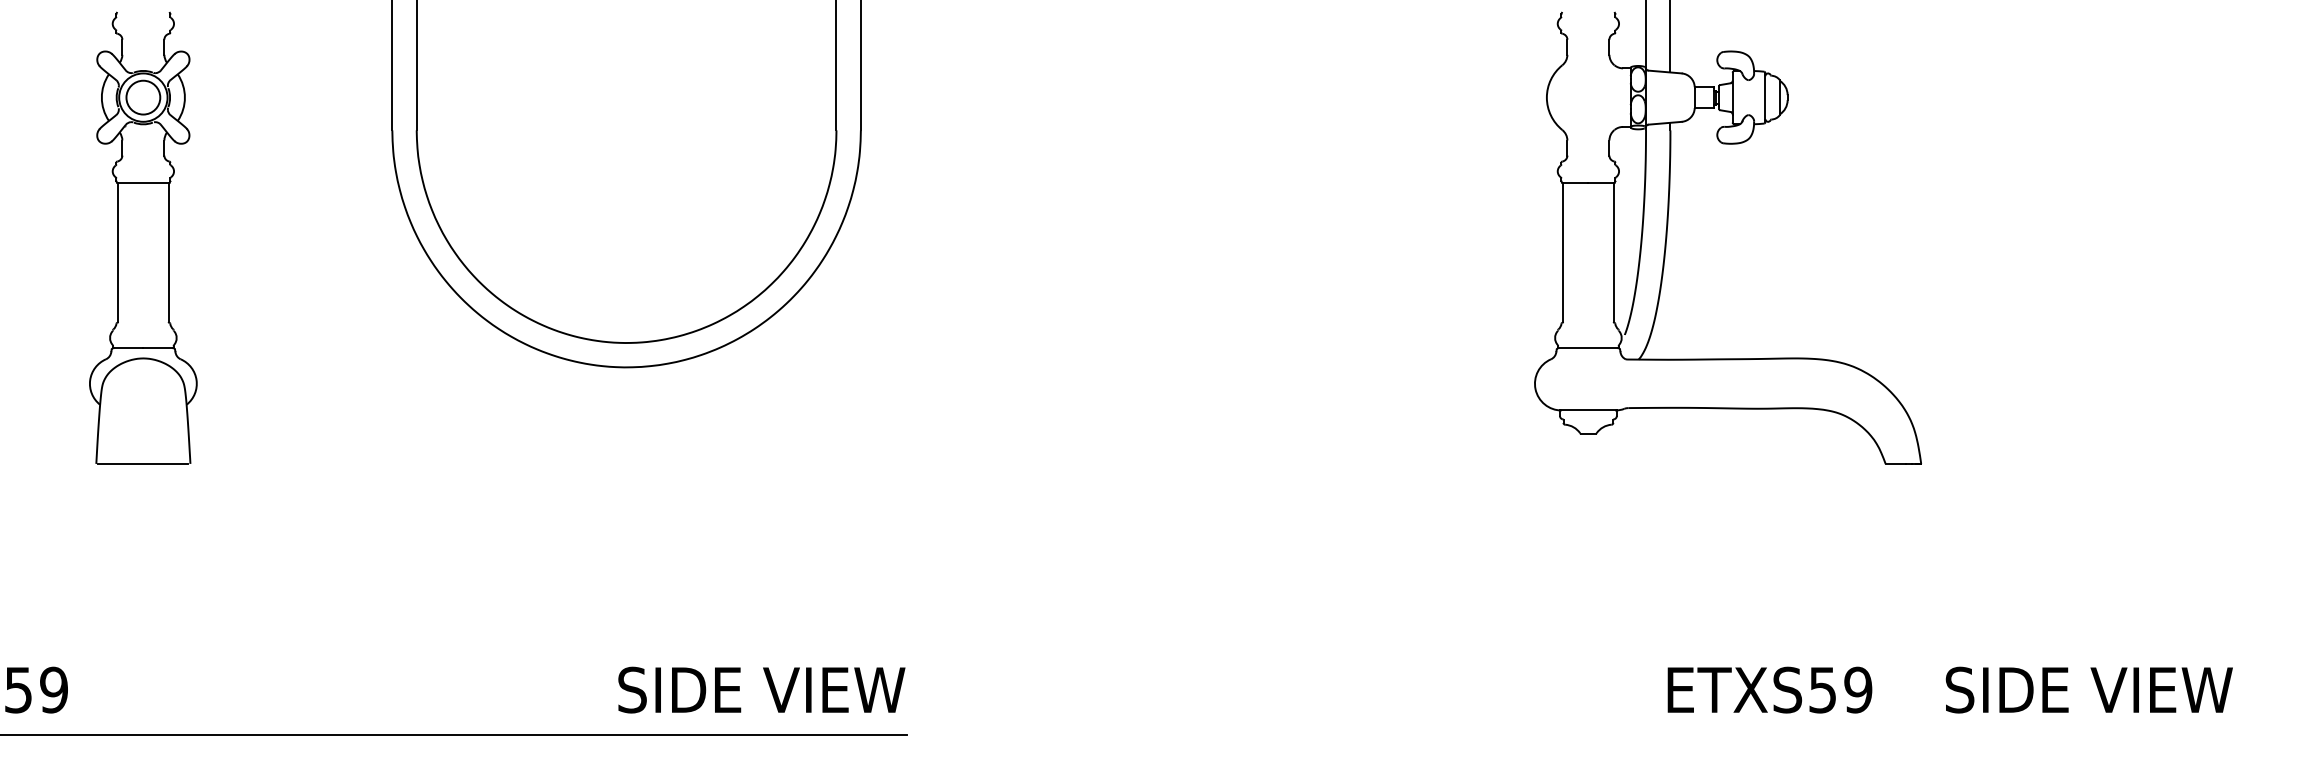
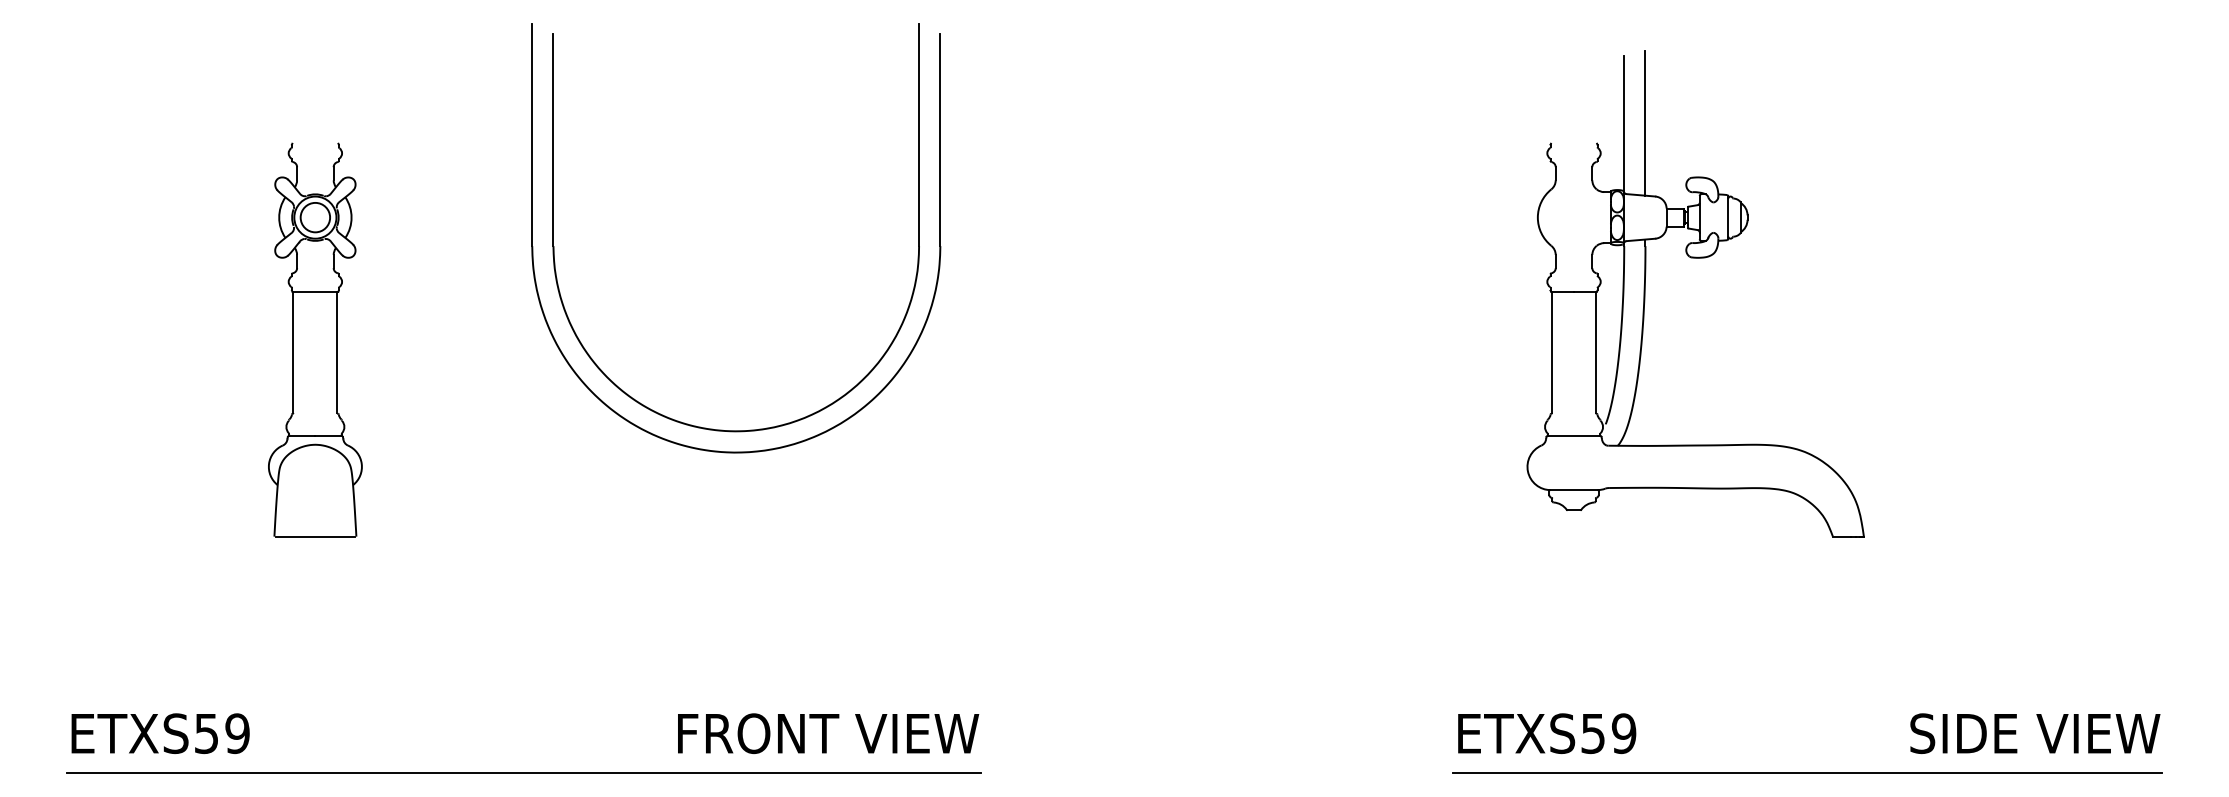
text: (652, 689) -> (758, 733), SIDE VIEW -> FRONT VIEW
text: (1770, 689) -> (1547, 733), moved
text: (2089, 689) -> (2035, 733), moved
line: (1856, 734) -> (1807, 772), added

